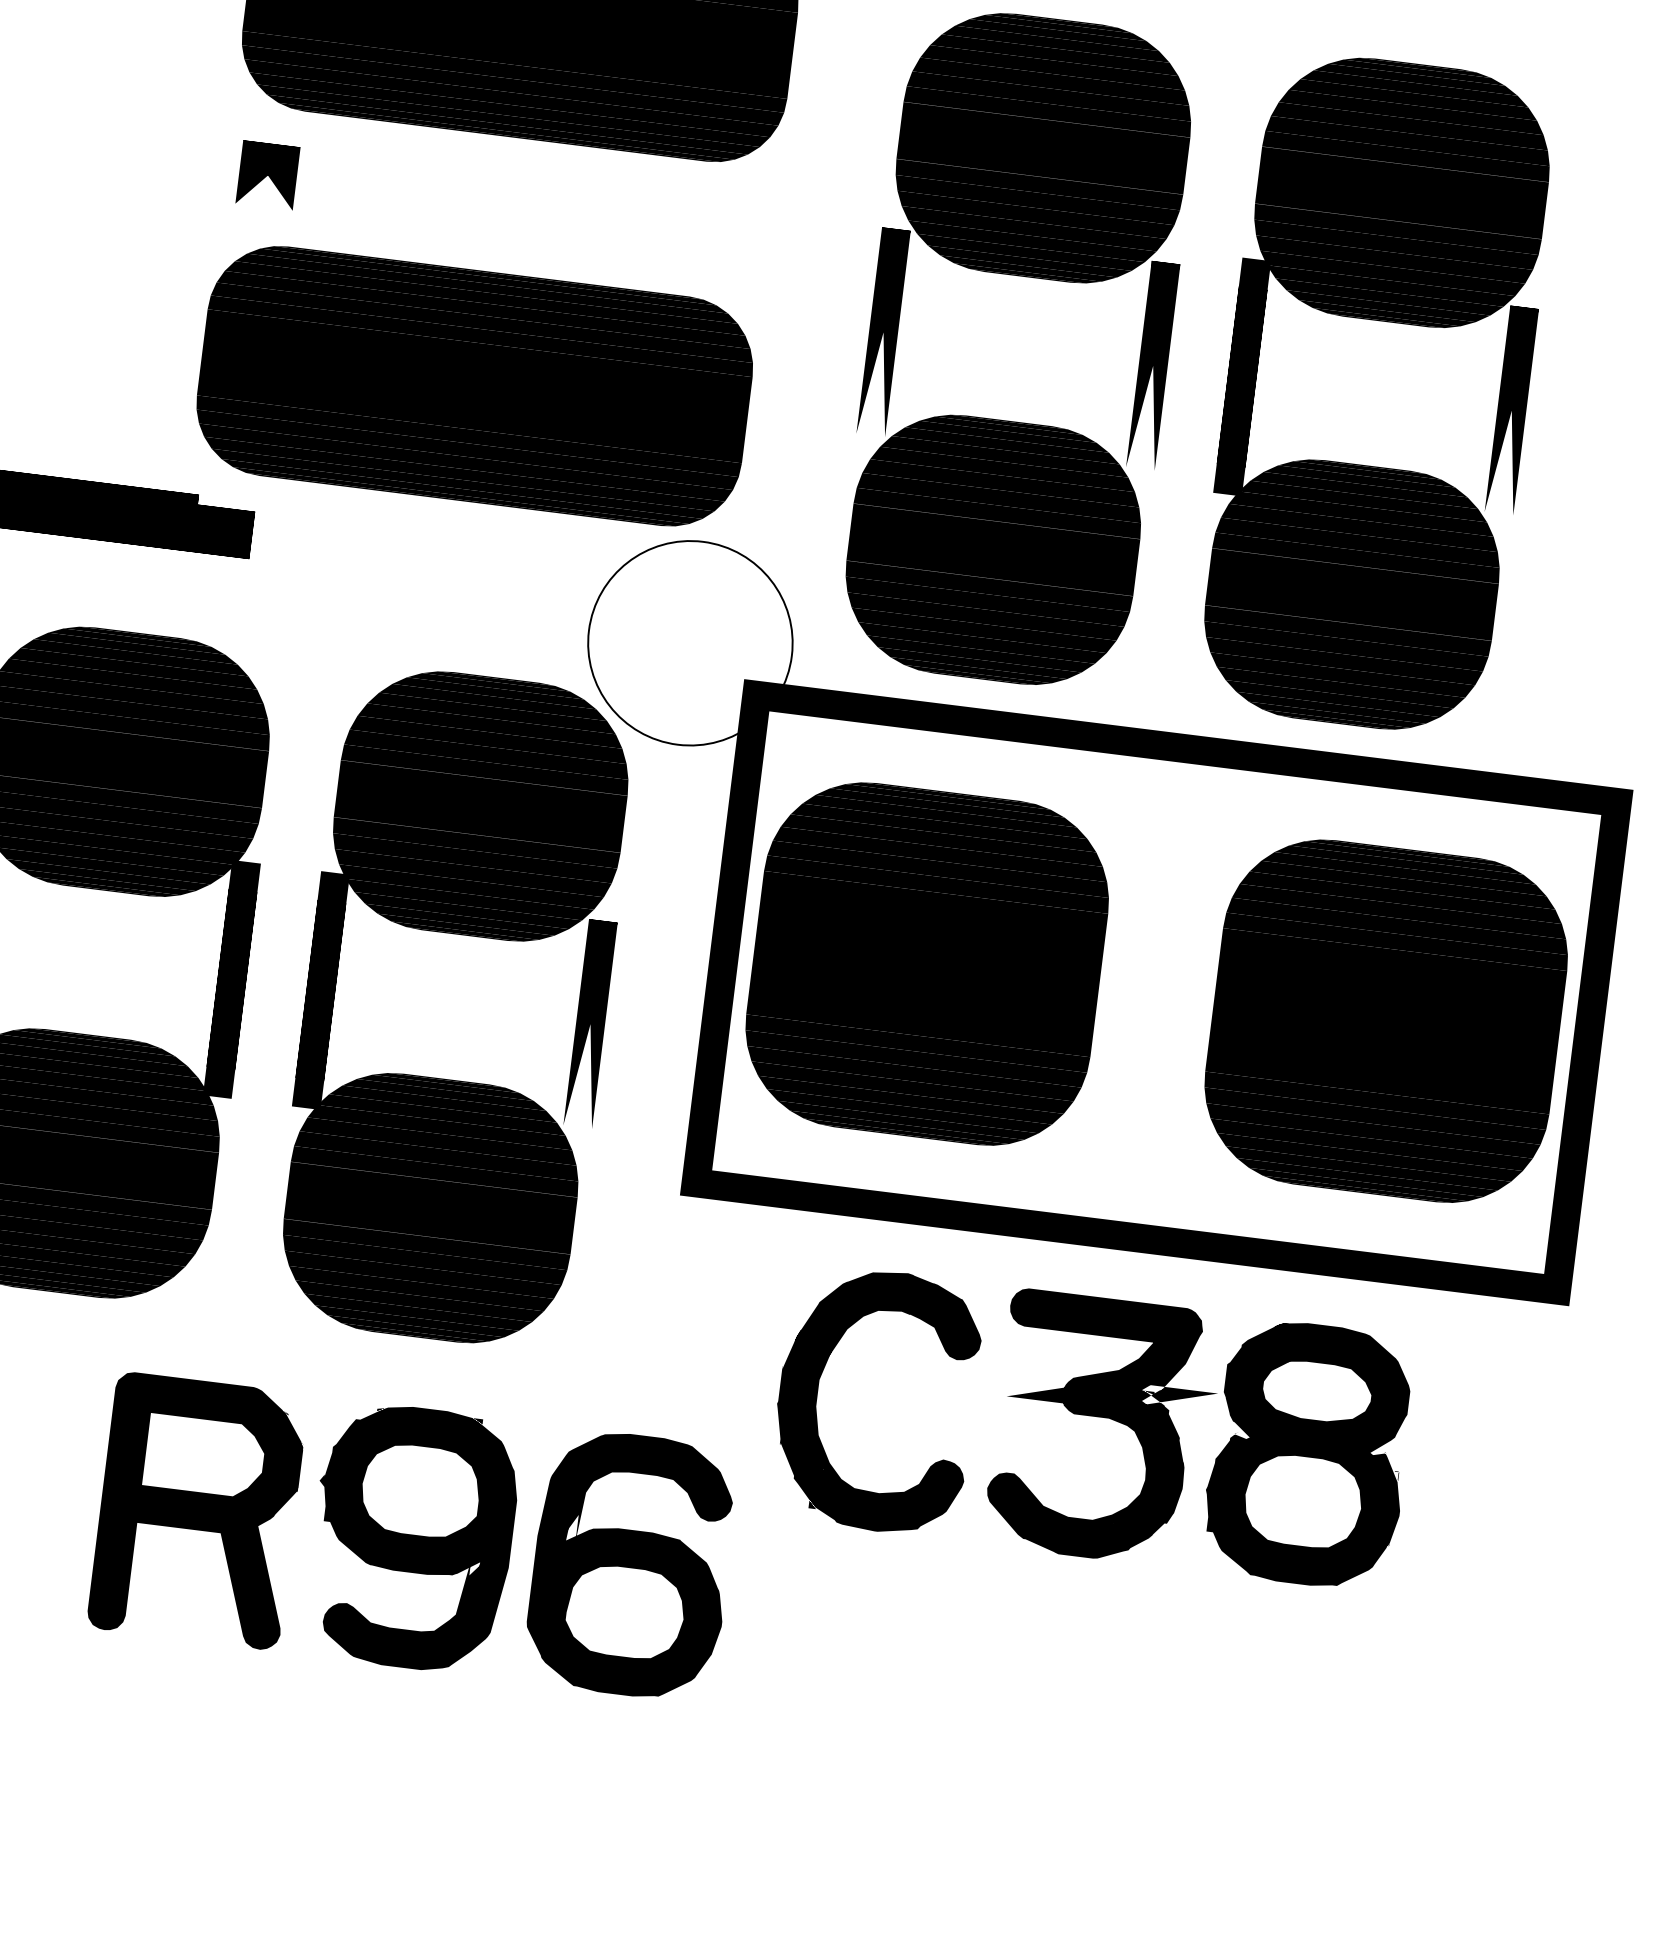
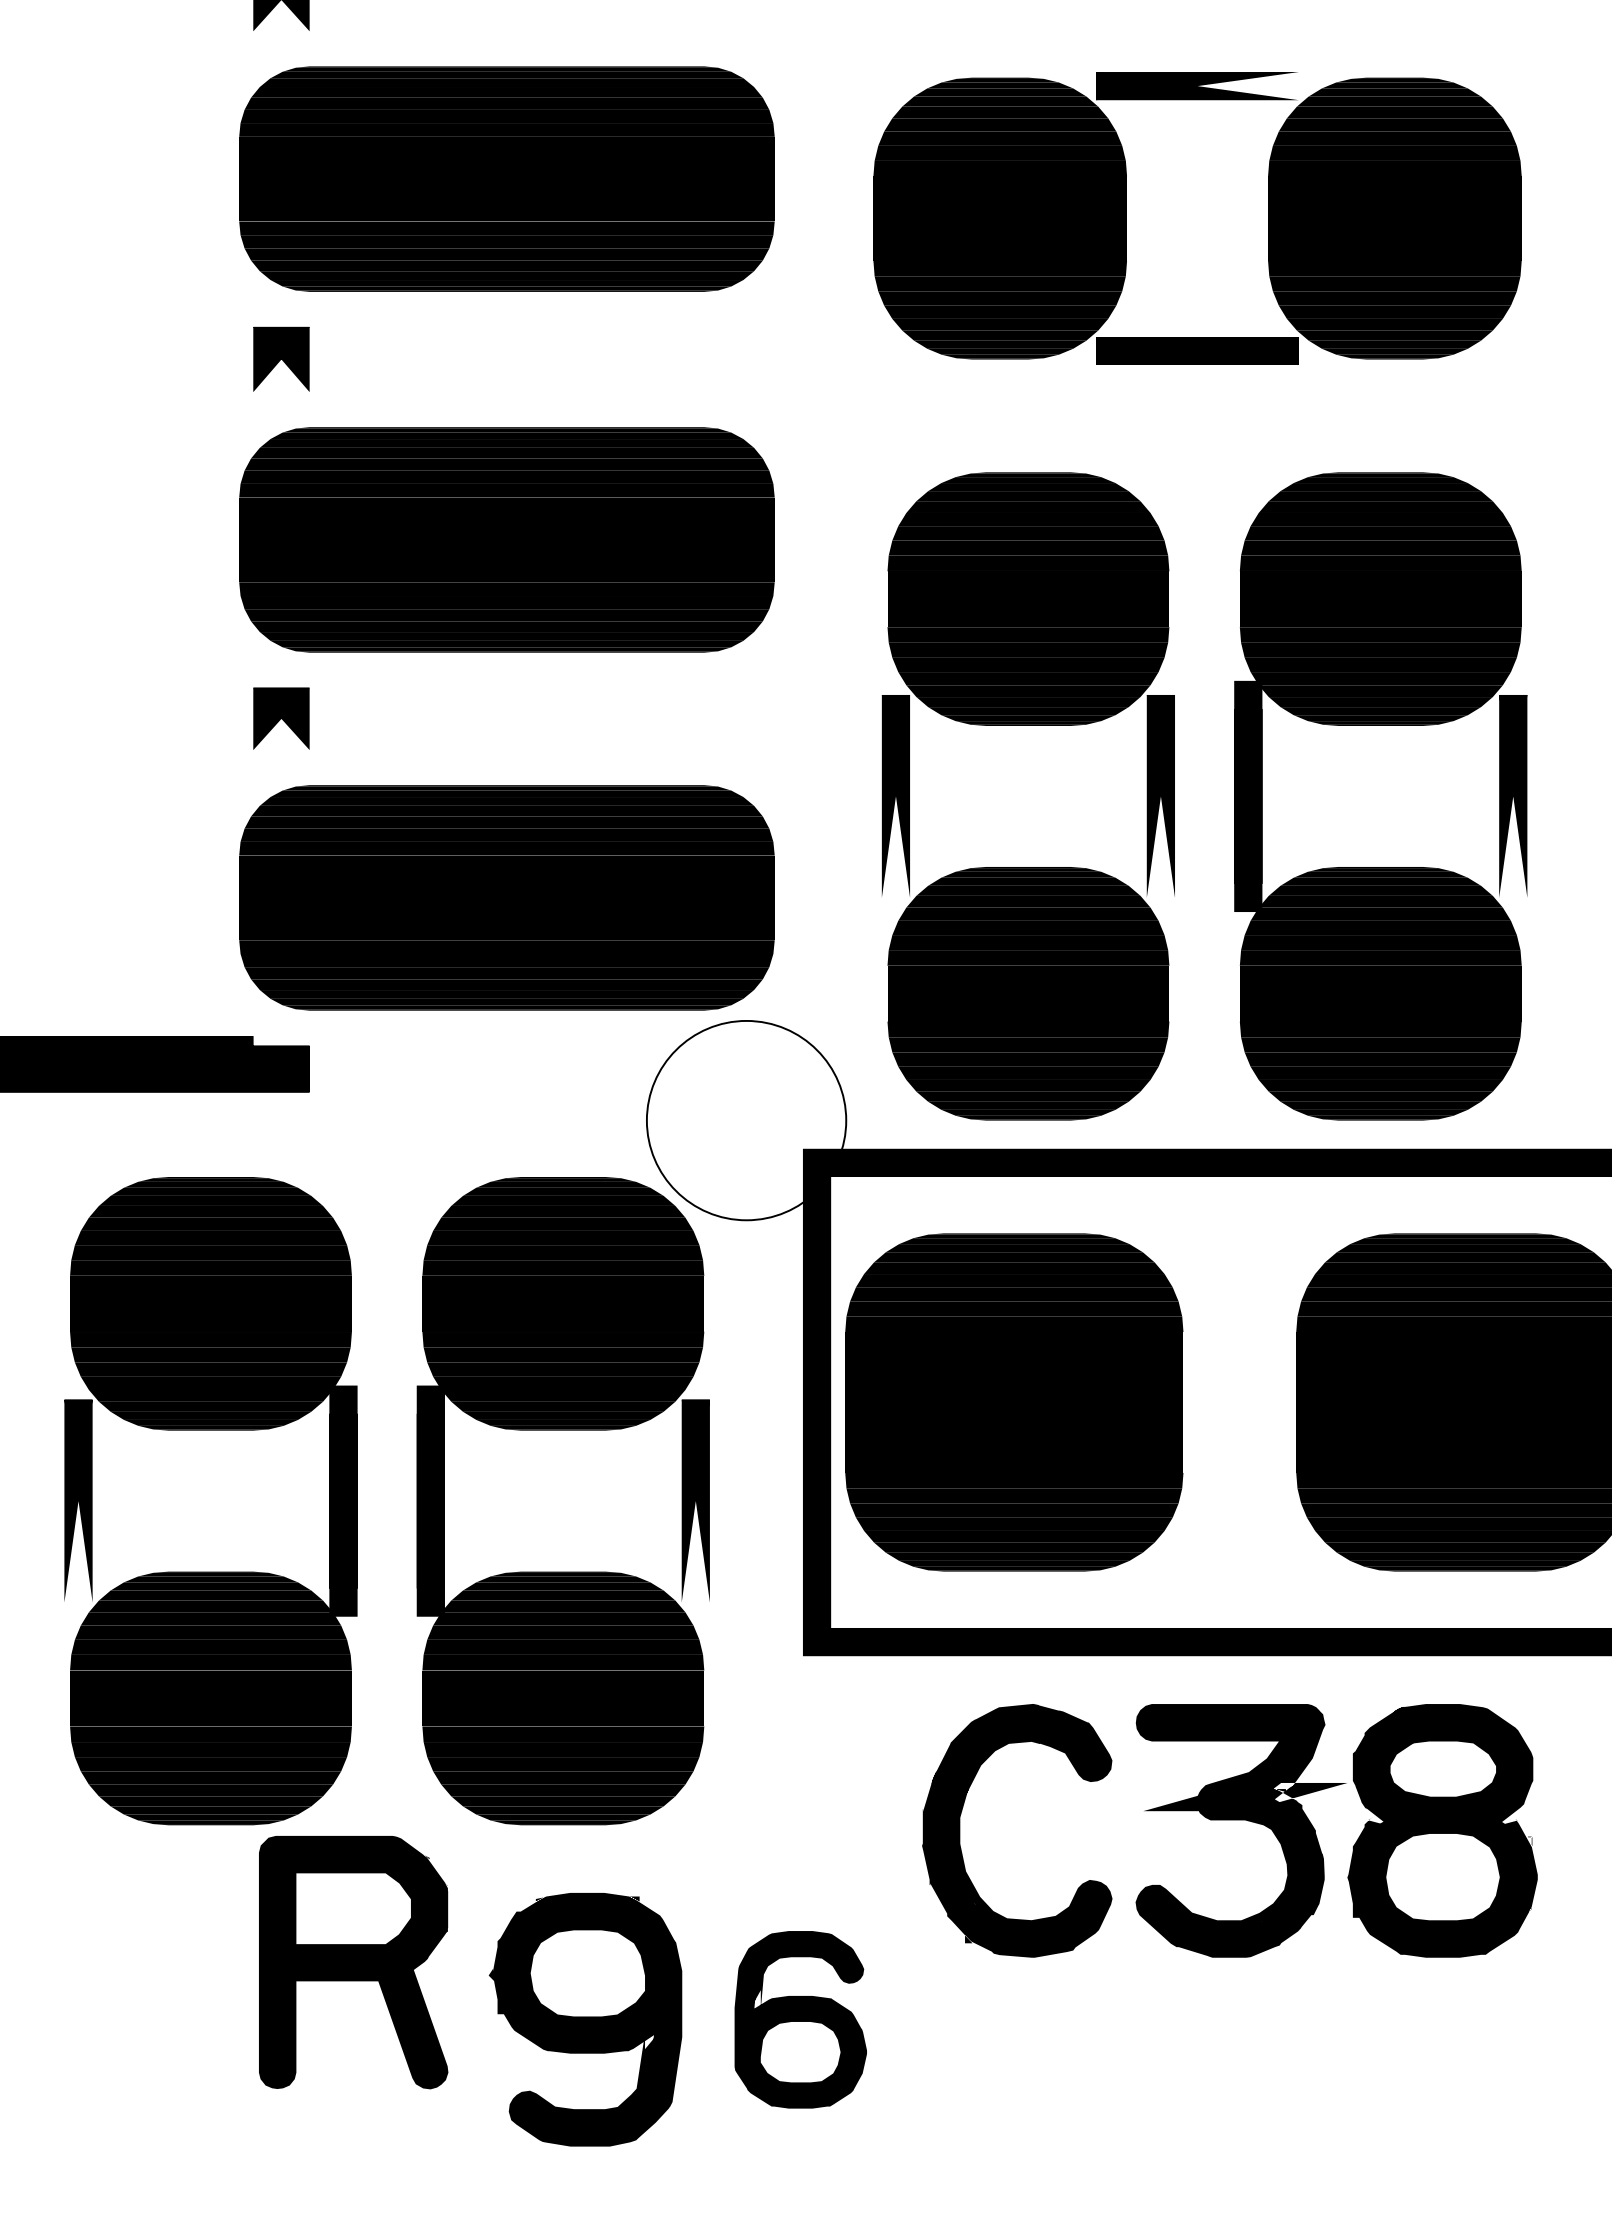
part: (197, 1510) -> (353, 1962), moved
part: (631, 1564) -> (800, 2019), size x0.7

